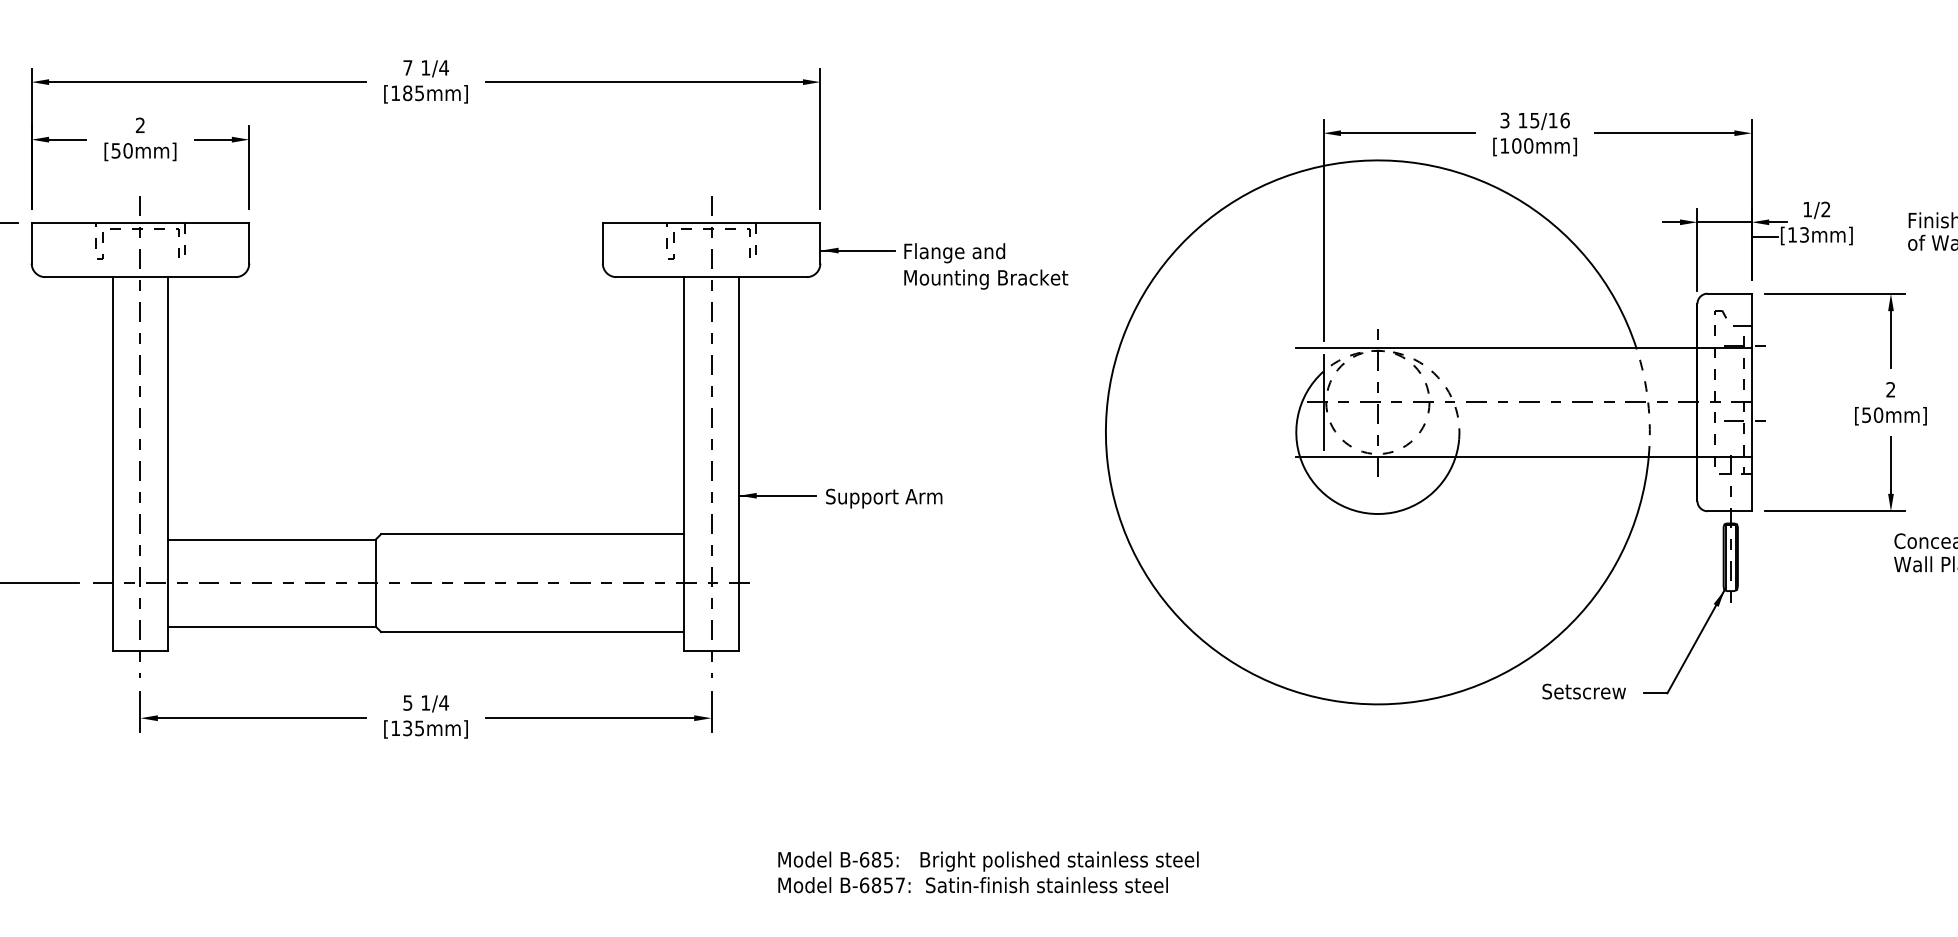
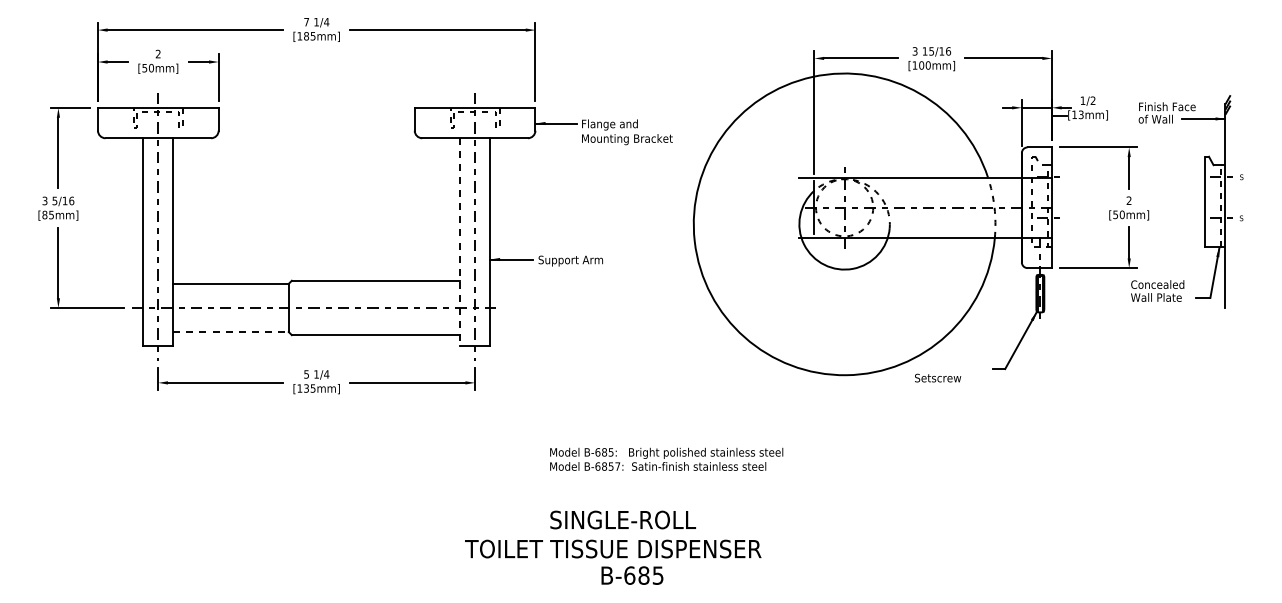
line: (685, 463) -> (460, 241), solid -> dashed
line: (272, 627) -> (231, 332), solid -> dashed
text: (1584, 690) -> (938, 377), moved
text: (988, 870) -> (666, 458), moved

